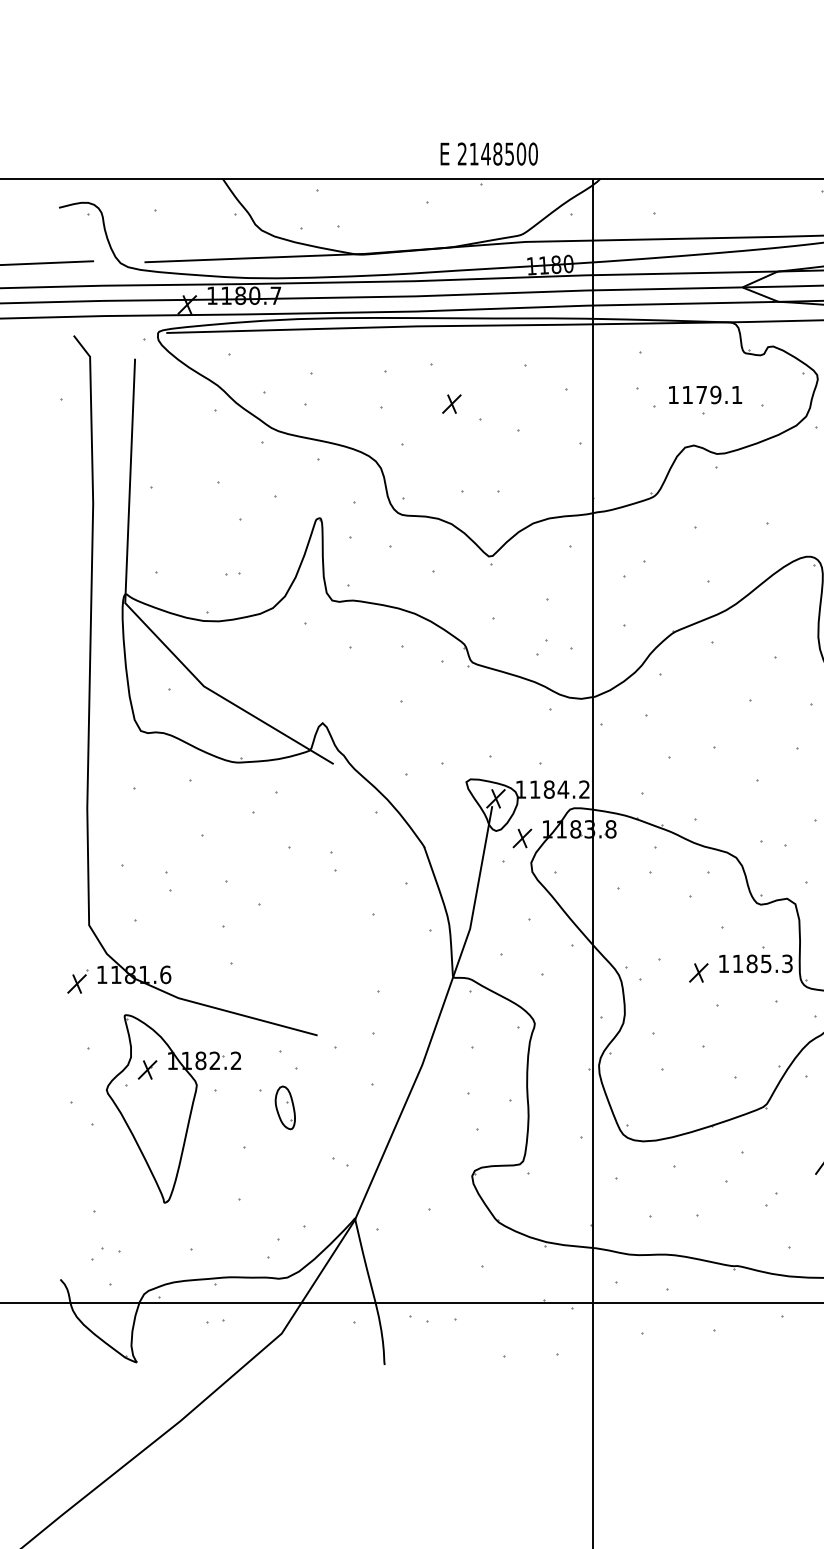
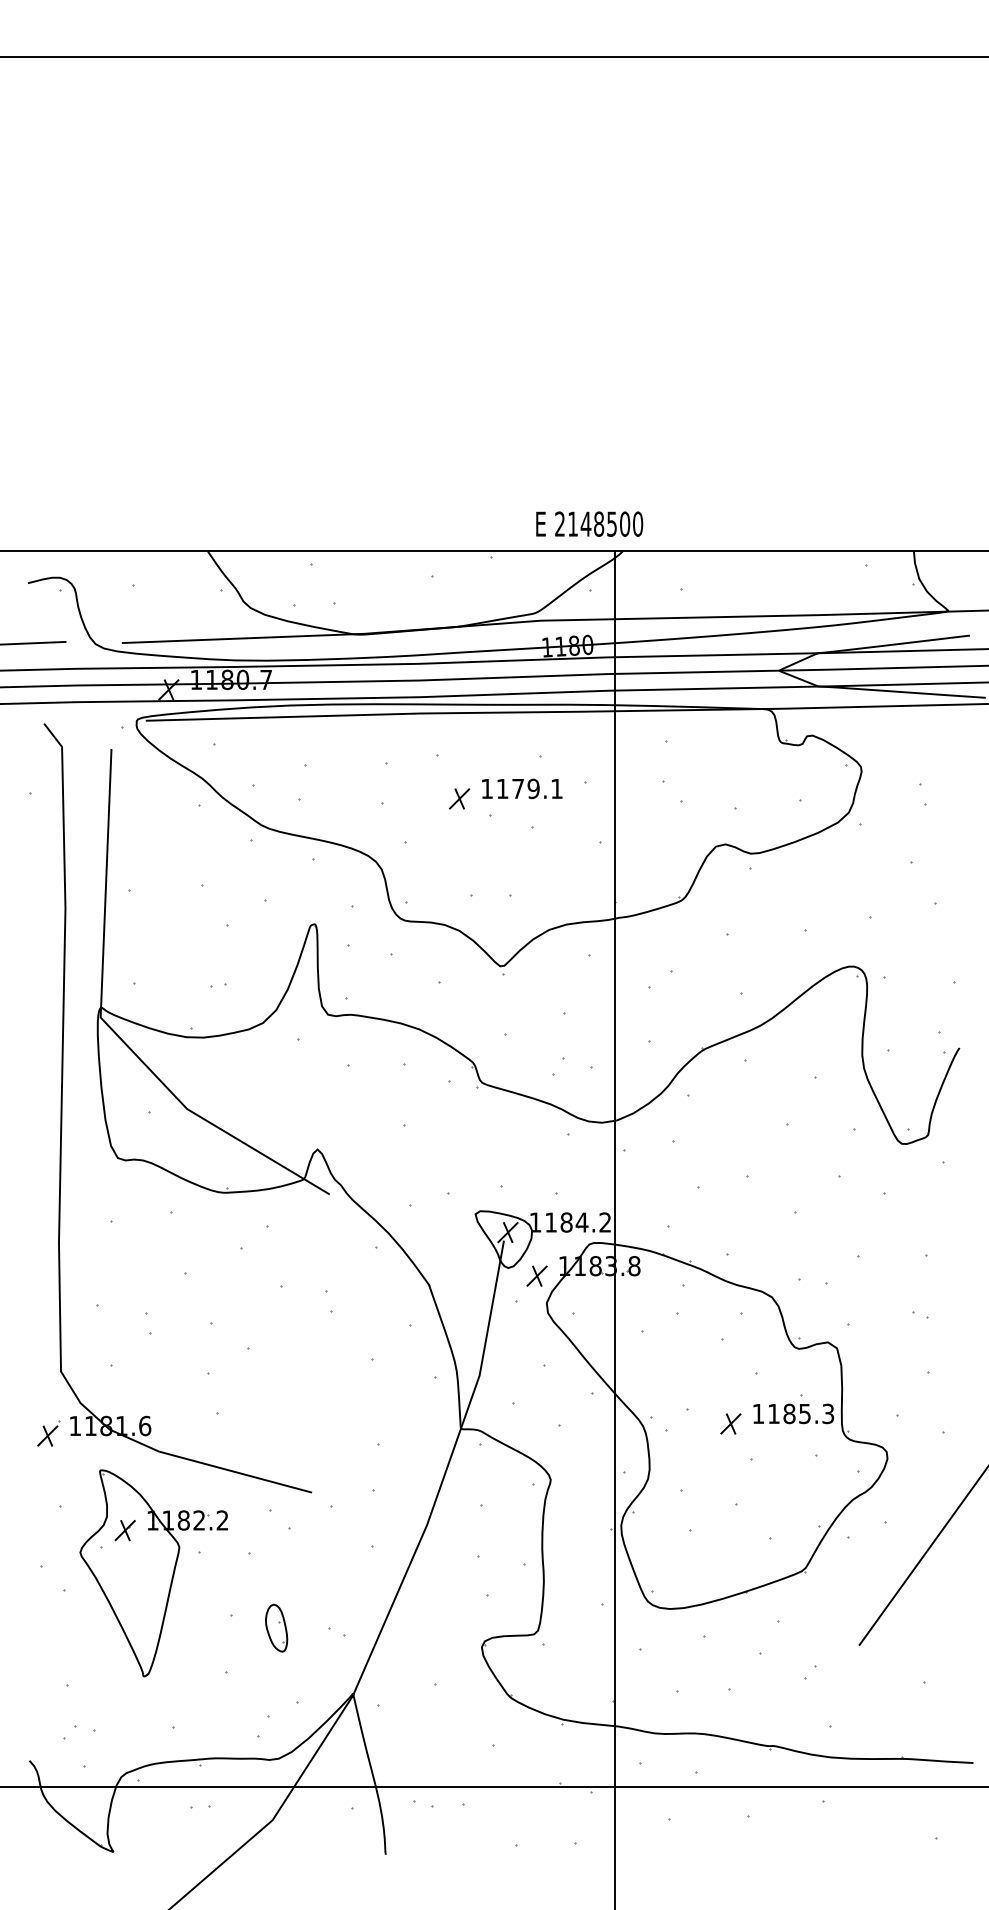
text: (489, 153) -> (589, 523), moved
text: (705, 394) -> (522, 788), moved
part: (285, 1107) -> (276, 1627), moved

